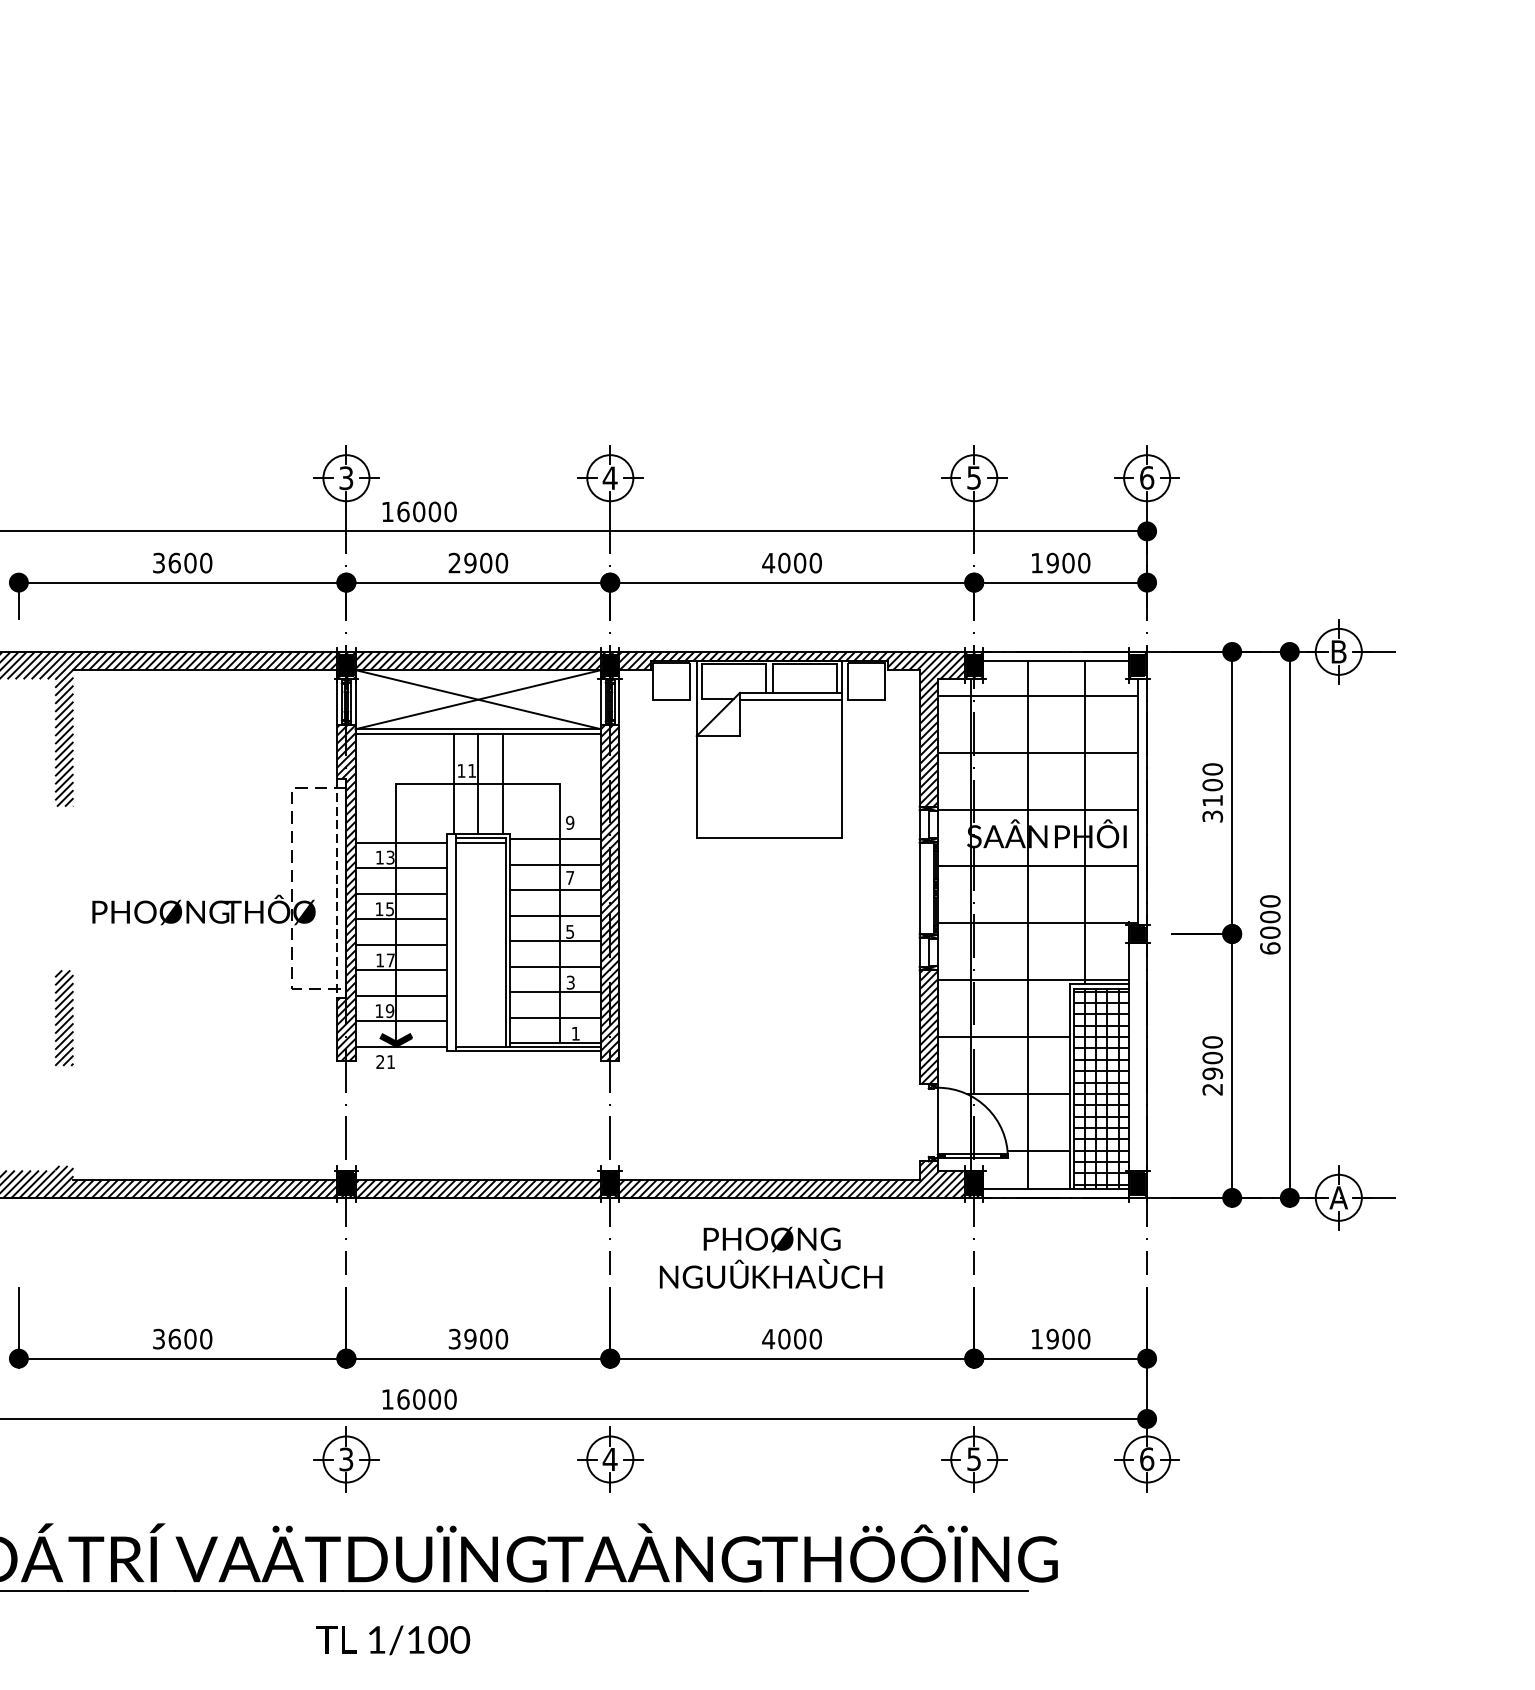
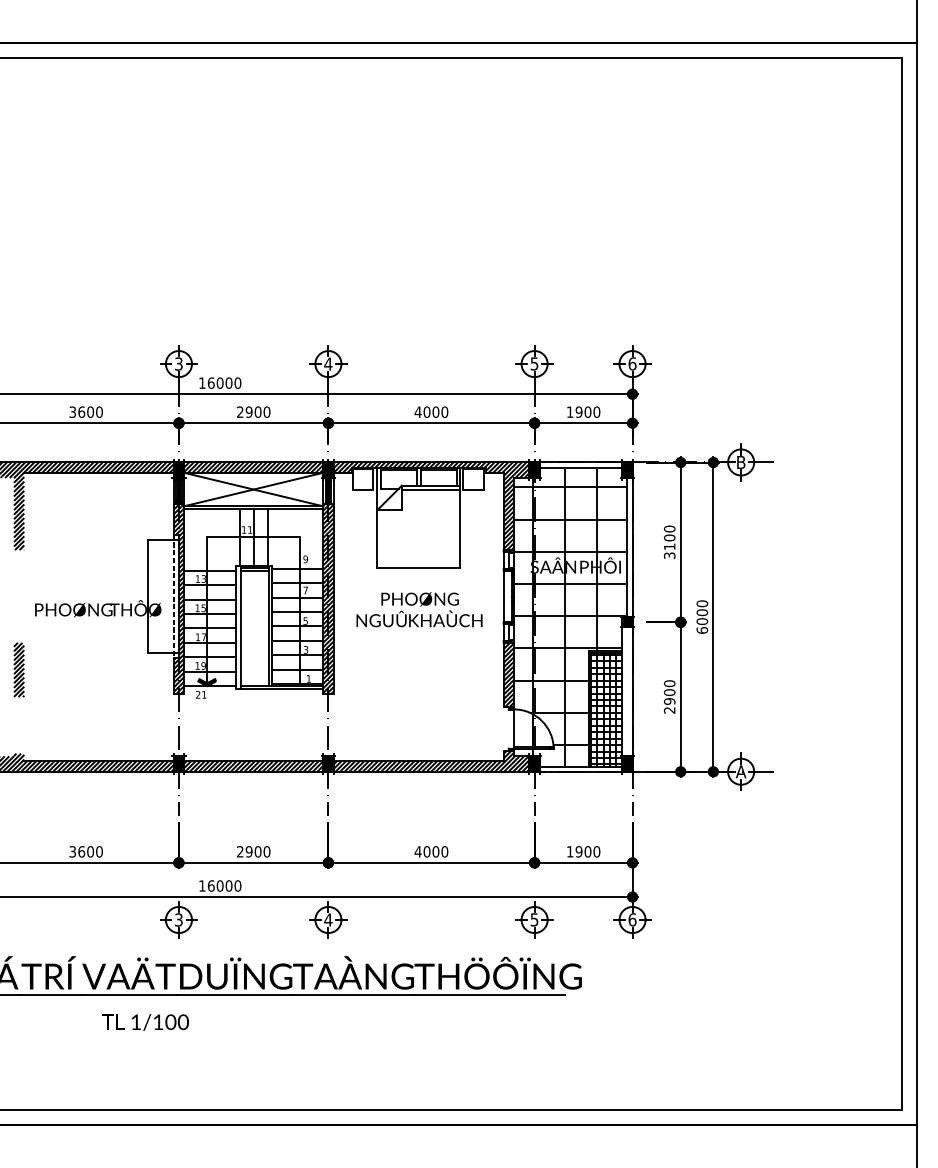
line: (292, 888) -> (148, 596), dashed -> solid
text: (771, 1257) -> (419, 609), moved
text: (455, 1340) -> (240, 852), 3900 -> 2900
text: (393, 1640) -> (145, 1022), moved

